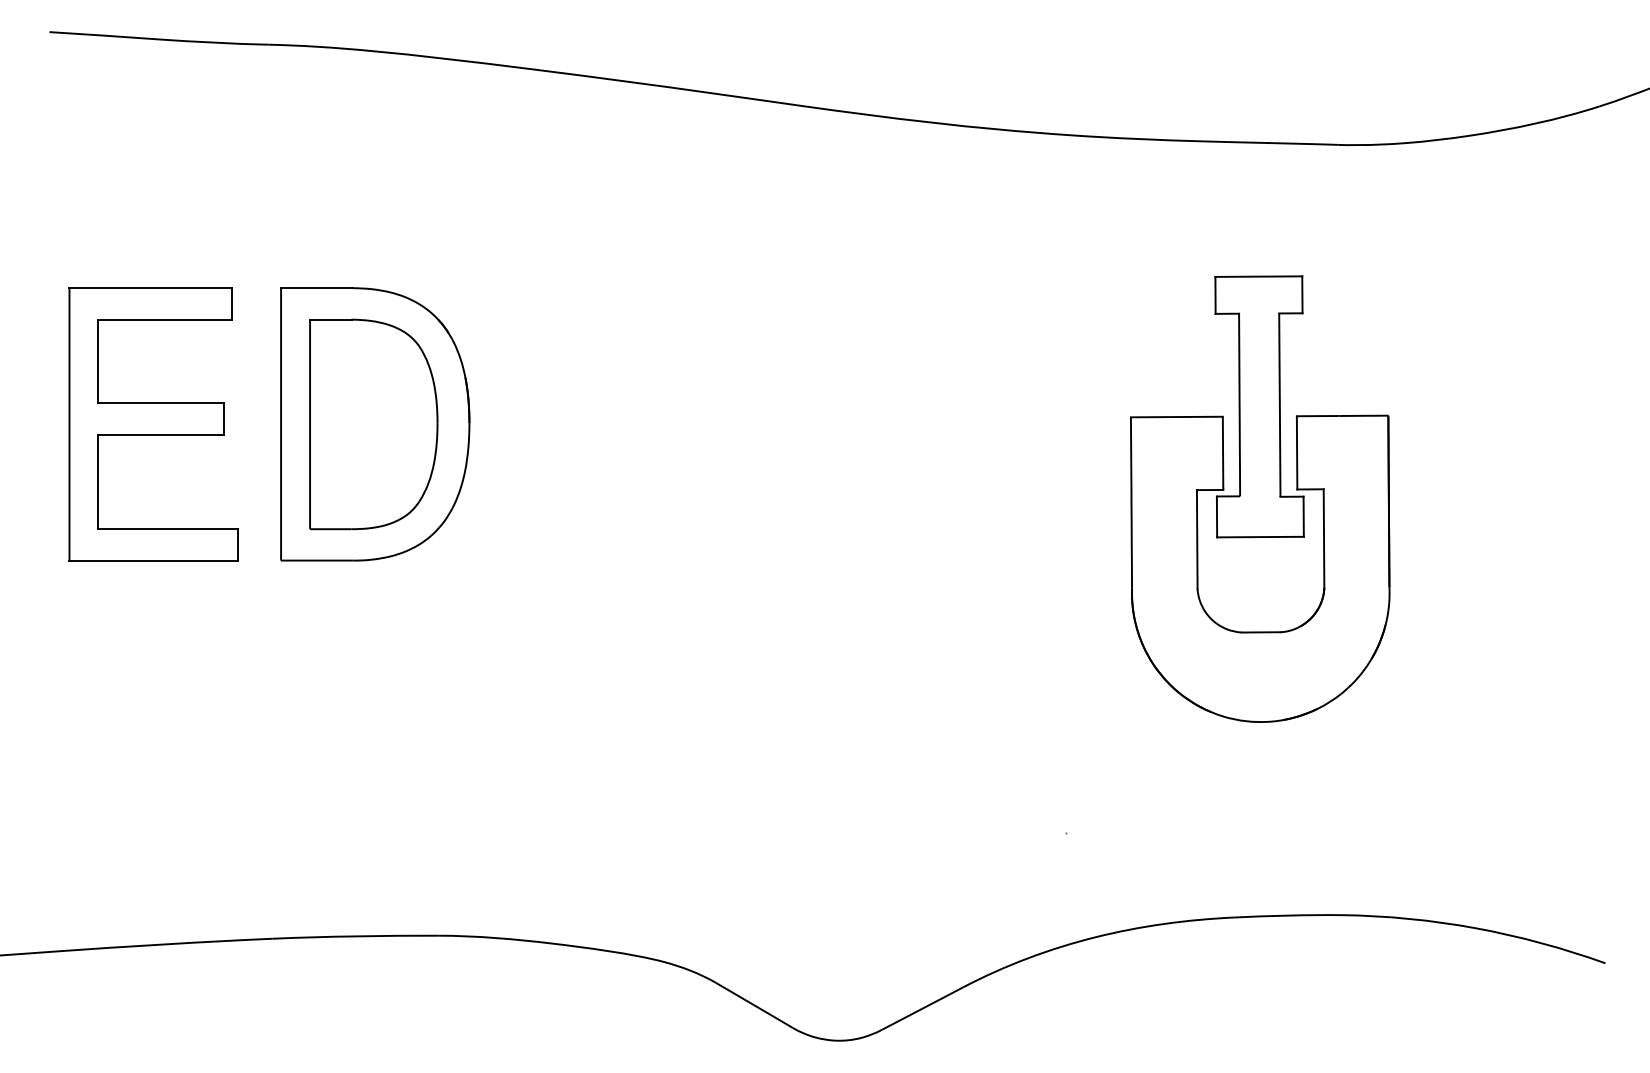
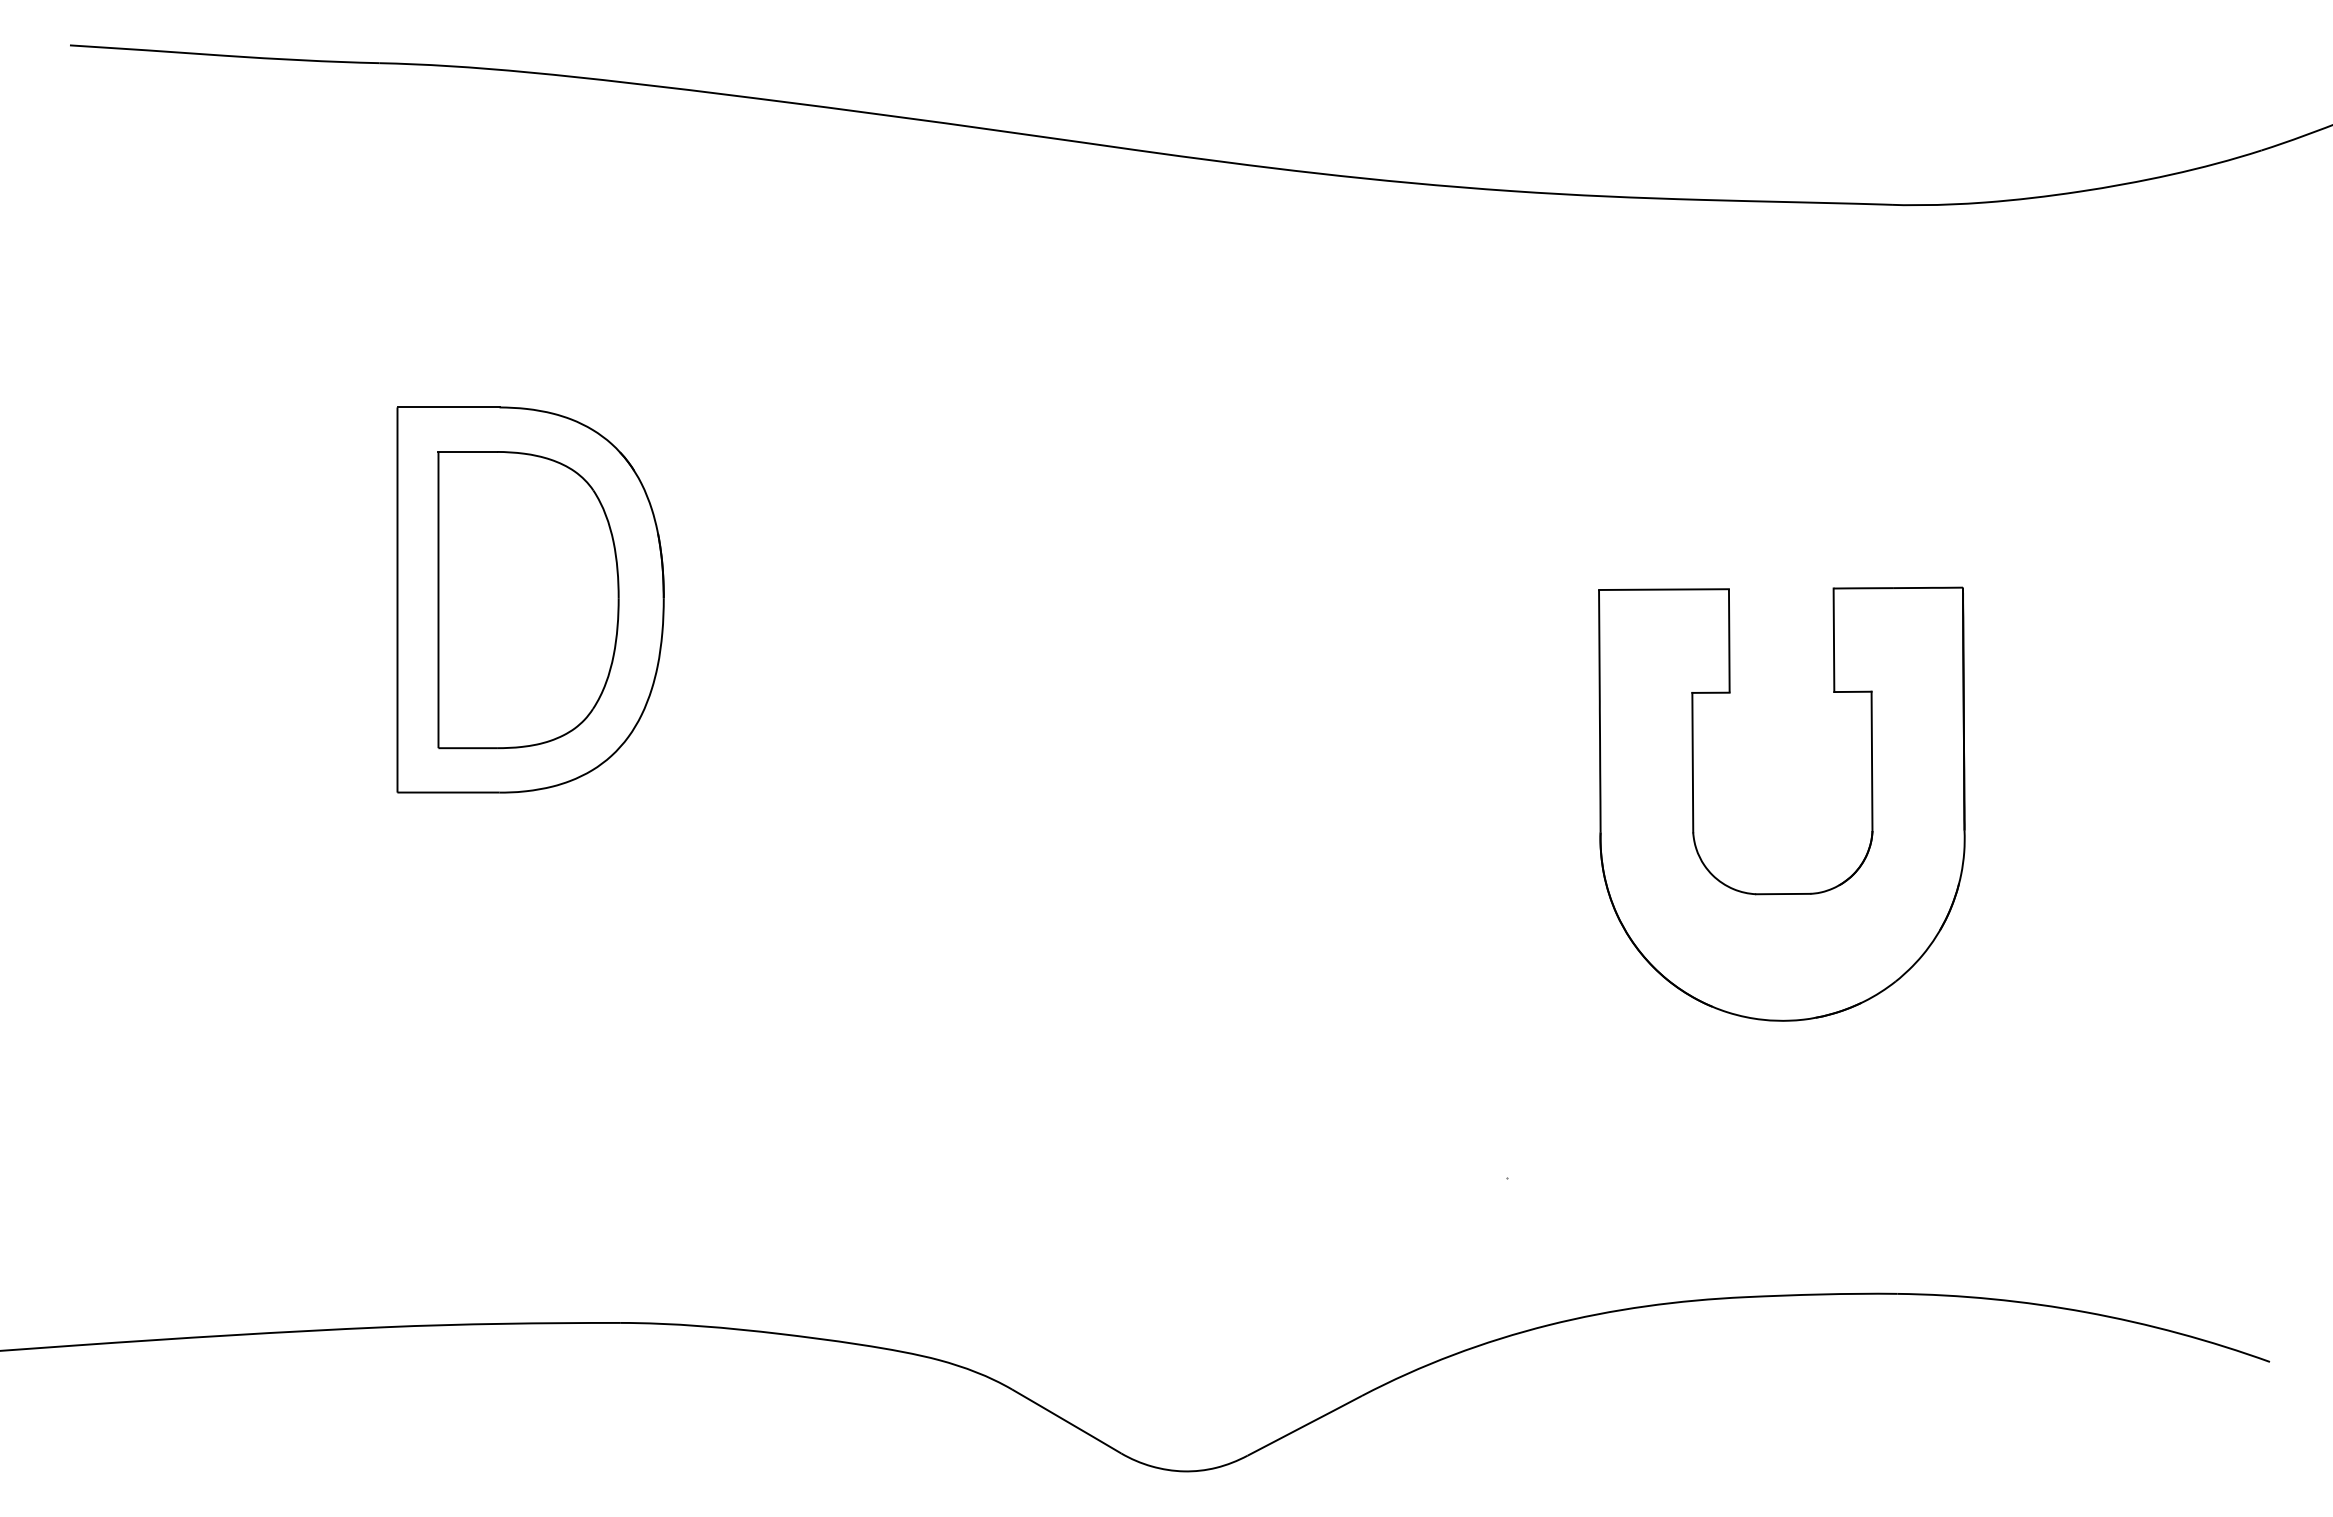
part: (1259, 406) -> (1780, 574), removed
part: (153, 424) -> (217, 599), removed

